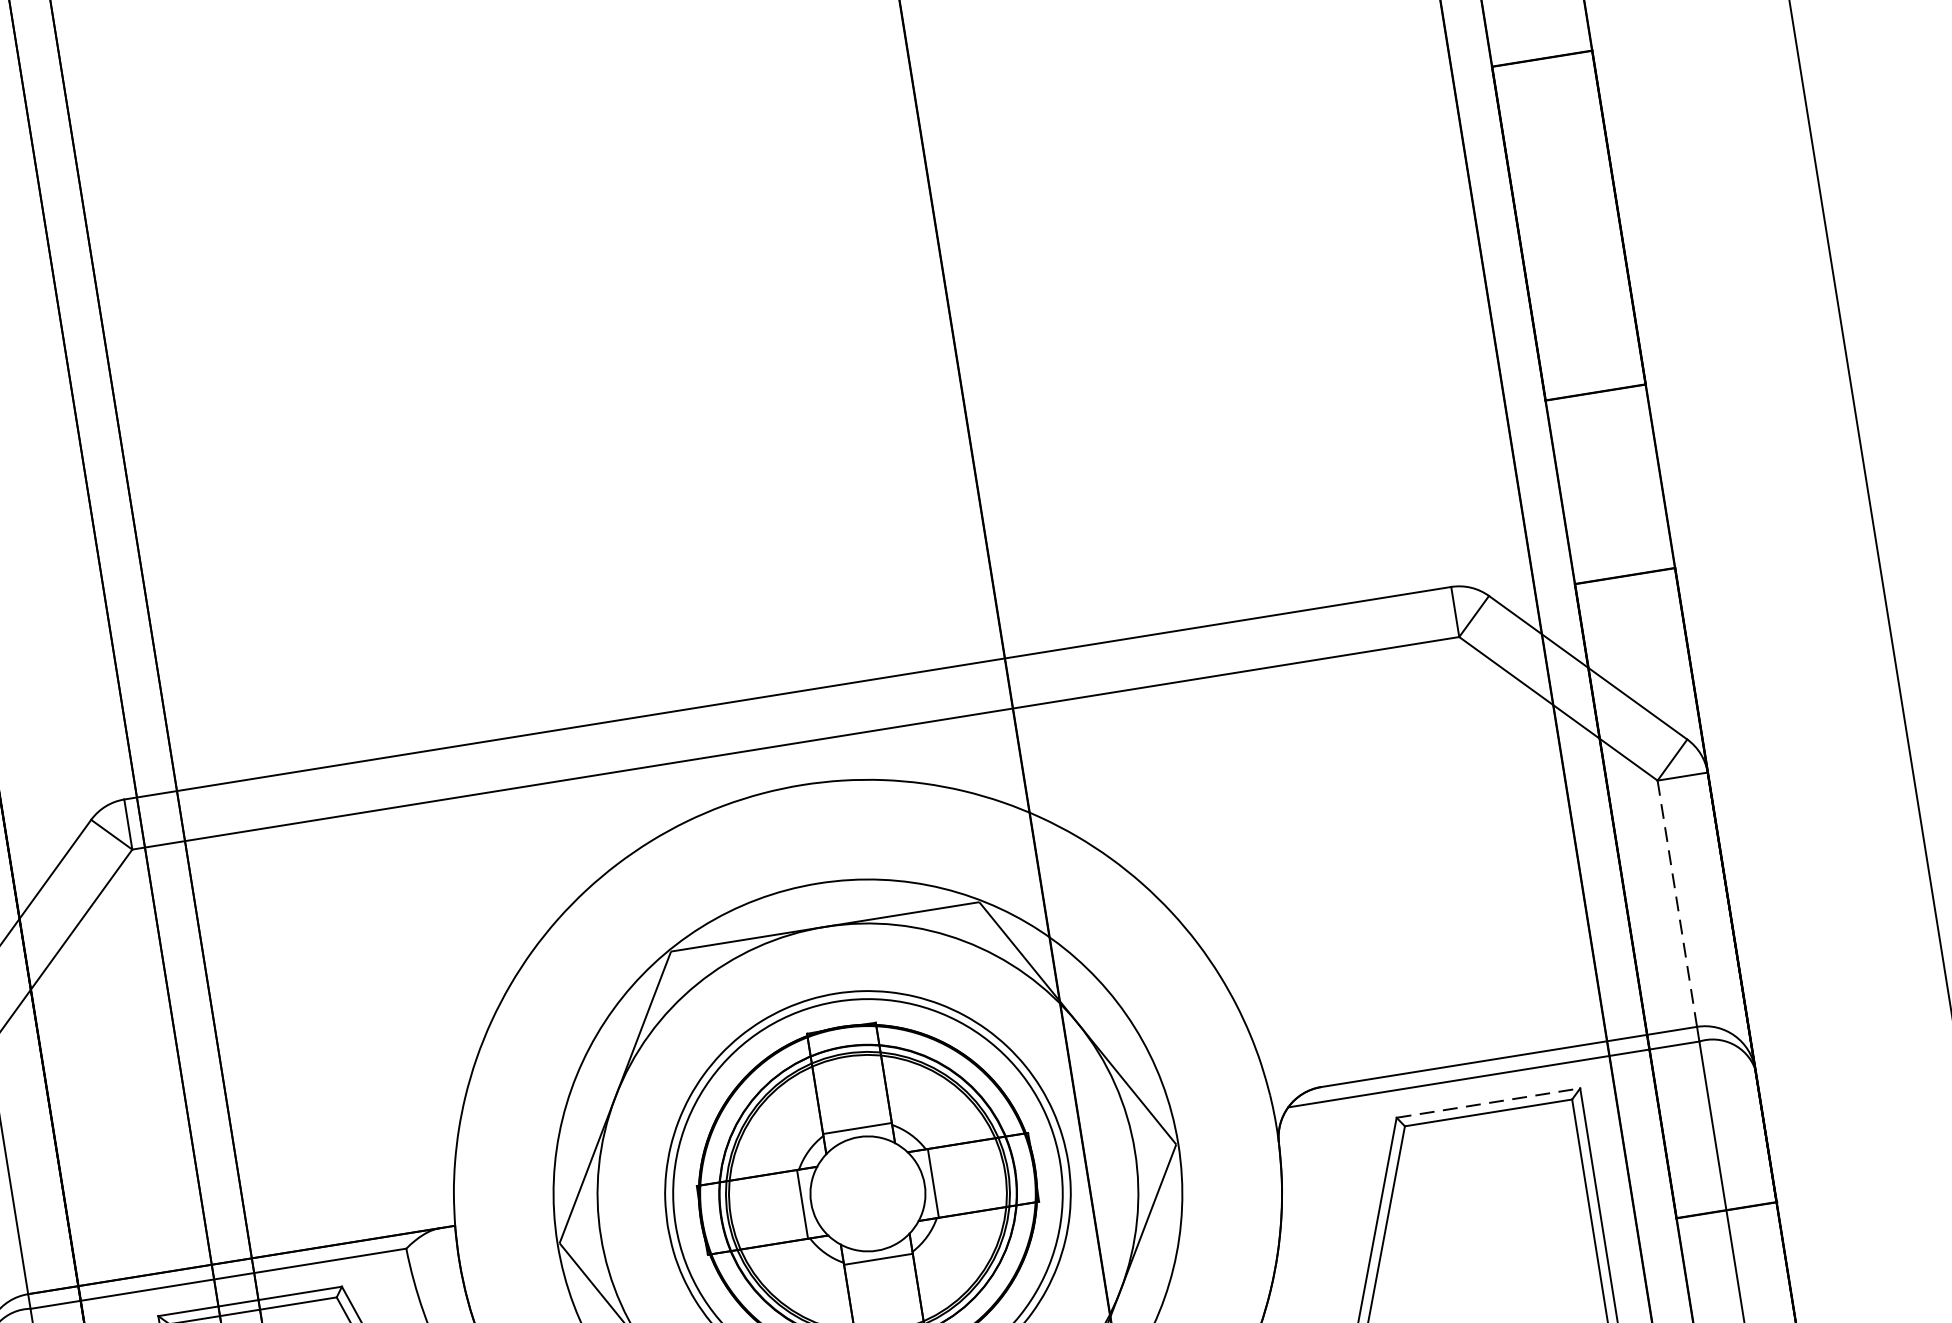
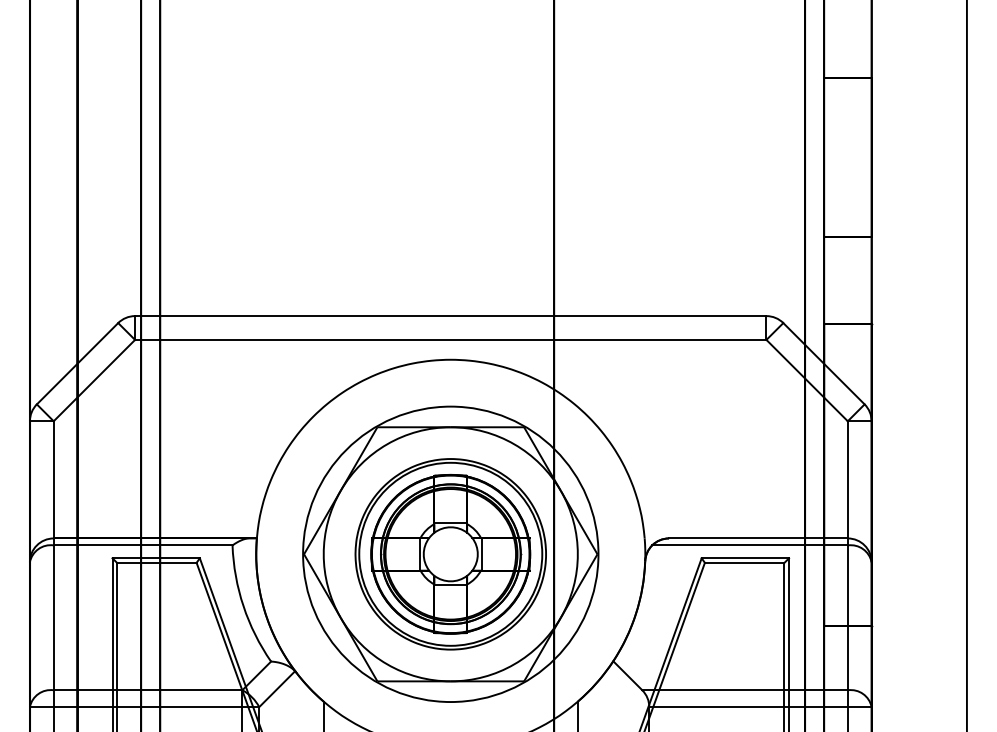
line: (1676, 903) -> (847, 479), dashed -> solid
line: (1488, 1103) -> (745, 558), dashed -> solid

